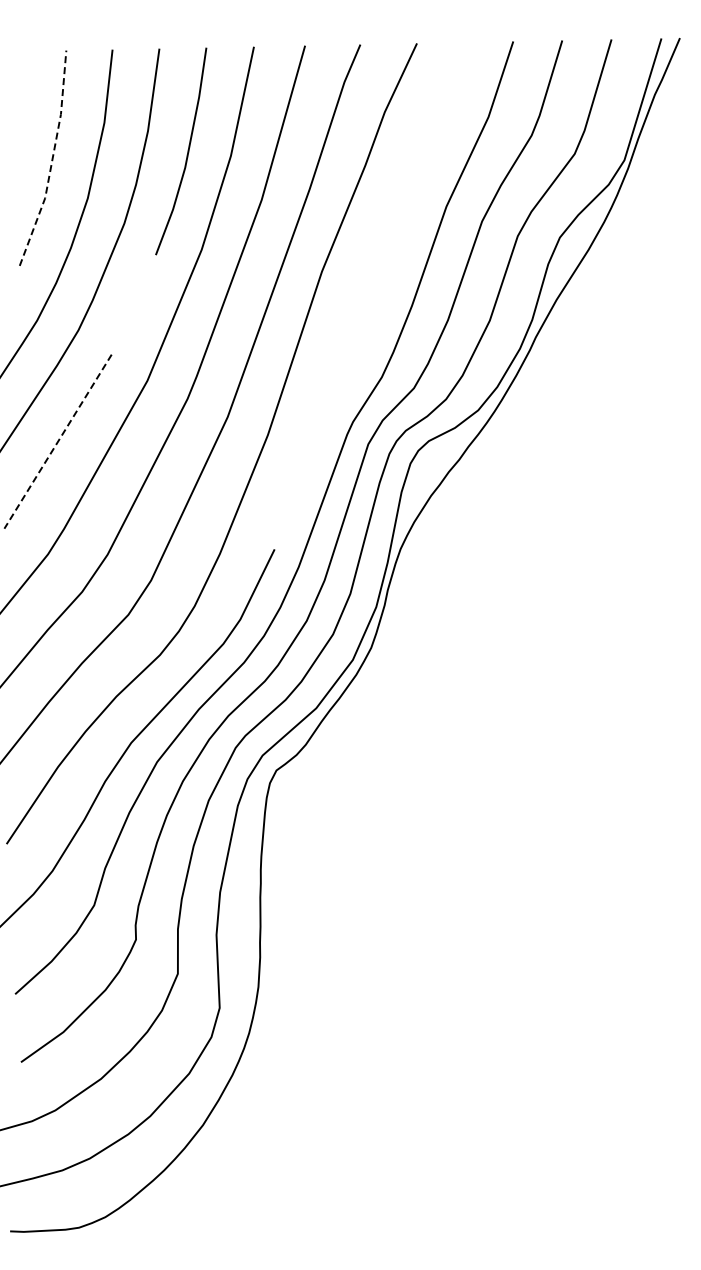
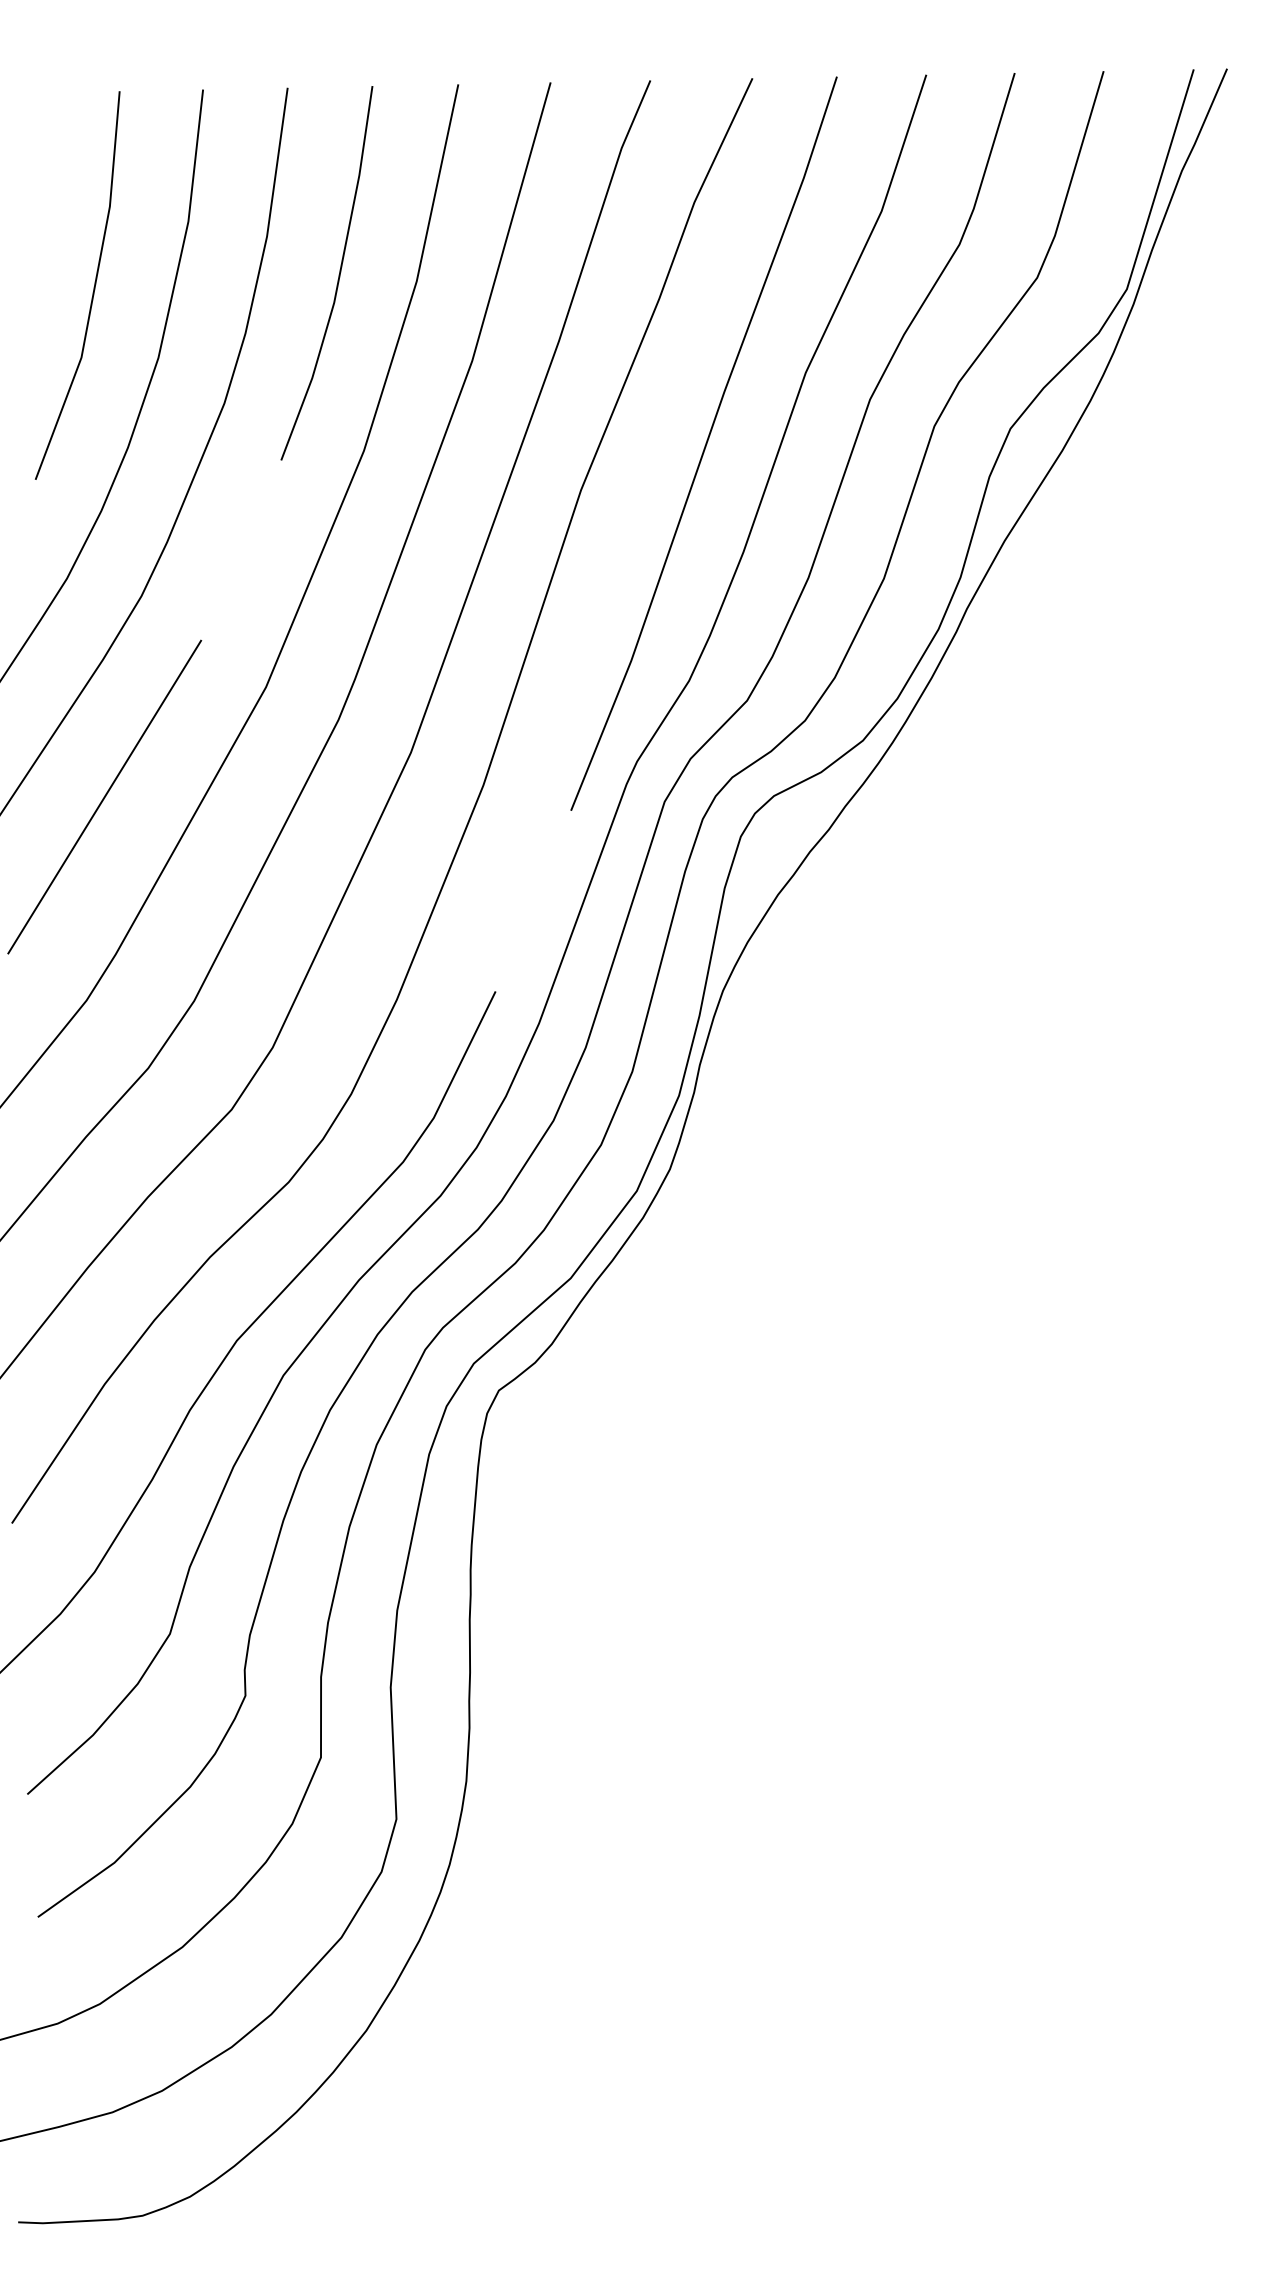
line: (52, 160) -> (94, 289), dashed -> solid
line: (390, 245) -> (704, 443), added
line: (57, 442) -> (103, 798), dashed -> solid

